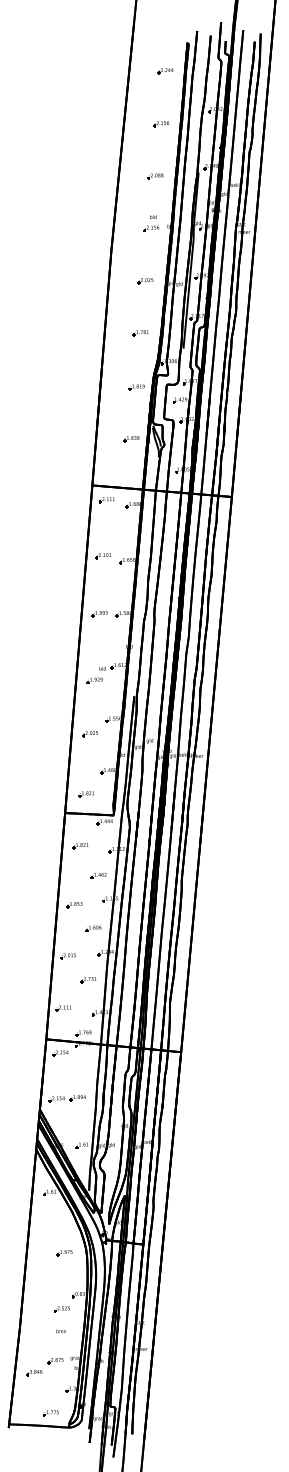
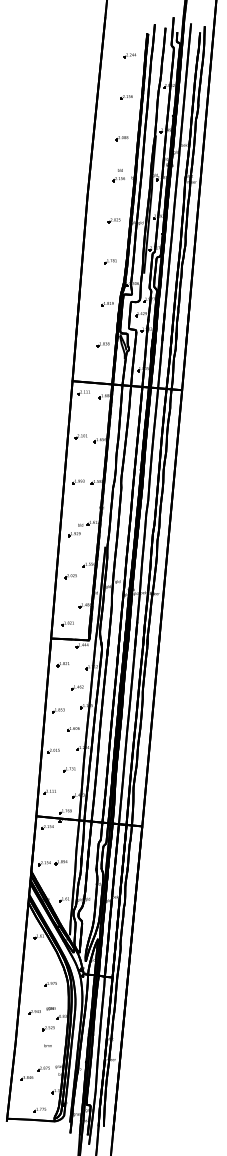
part: (53, 1287) -> (42, 1011), added

